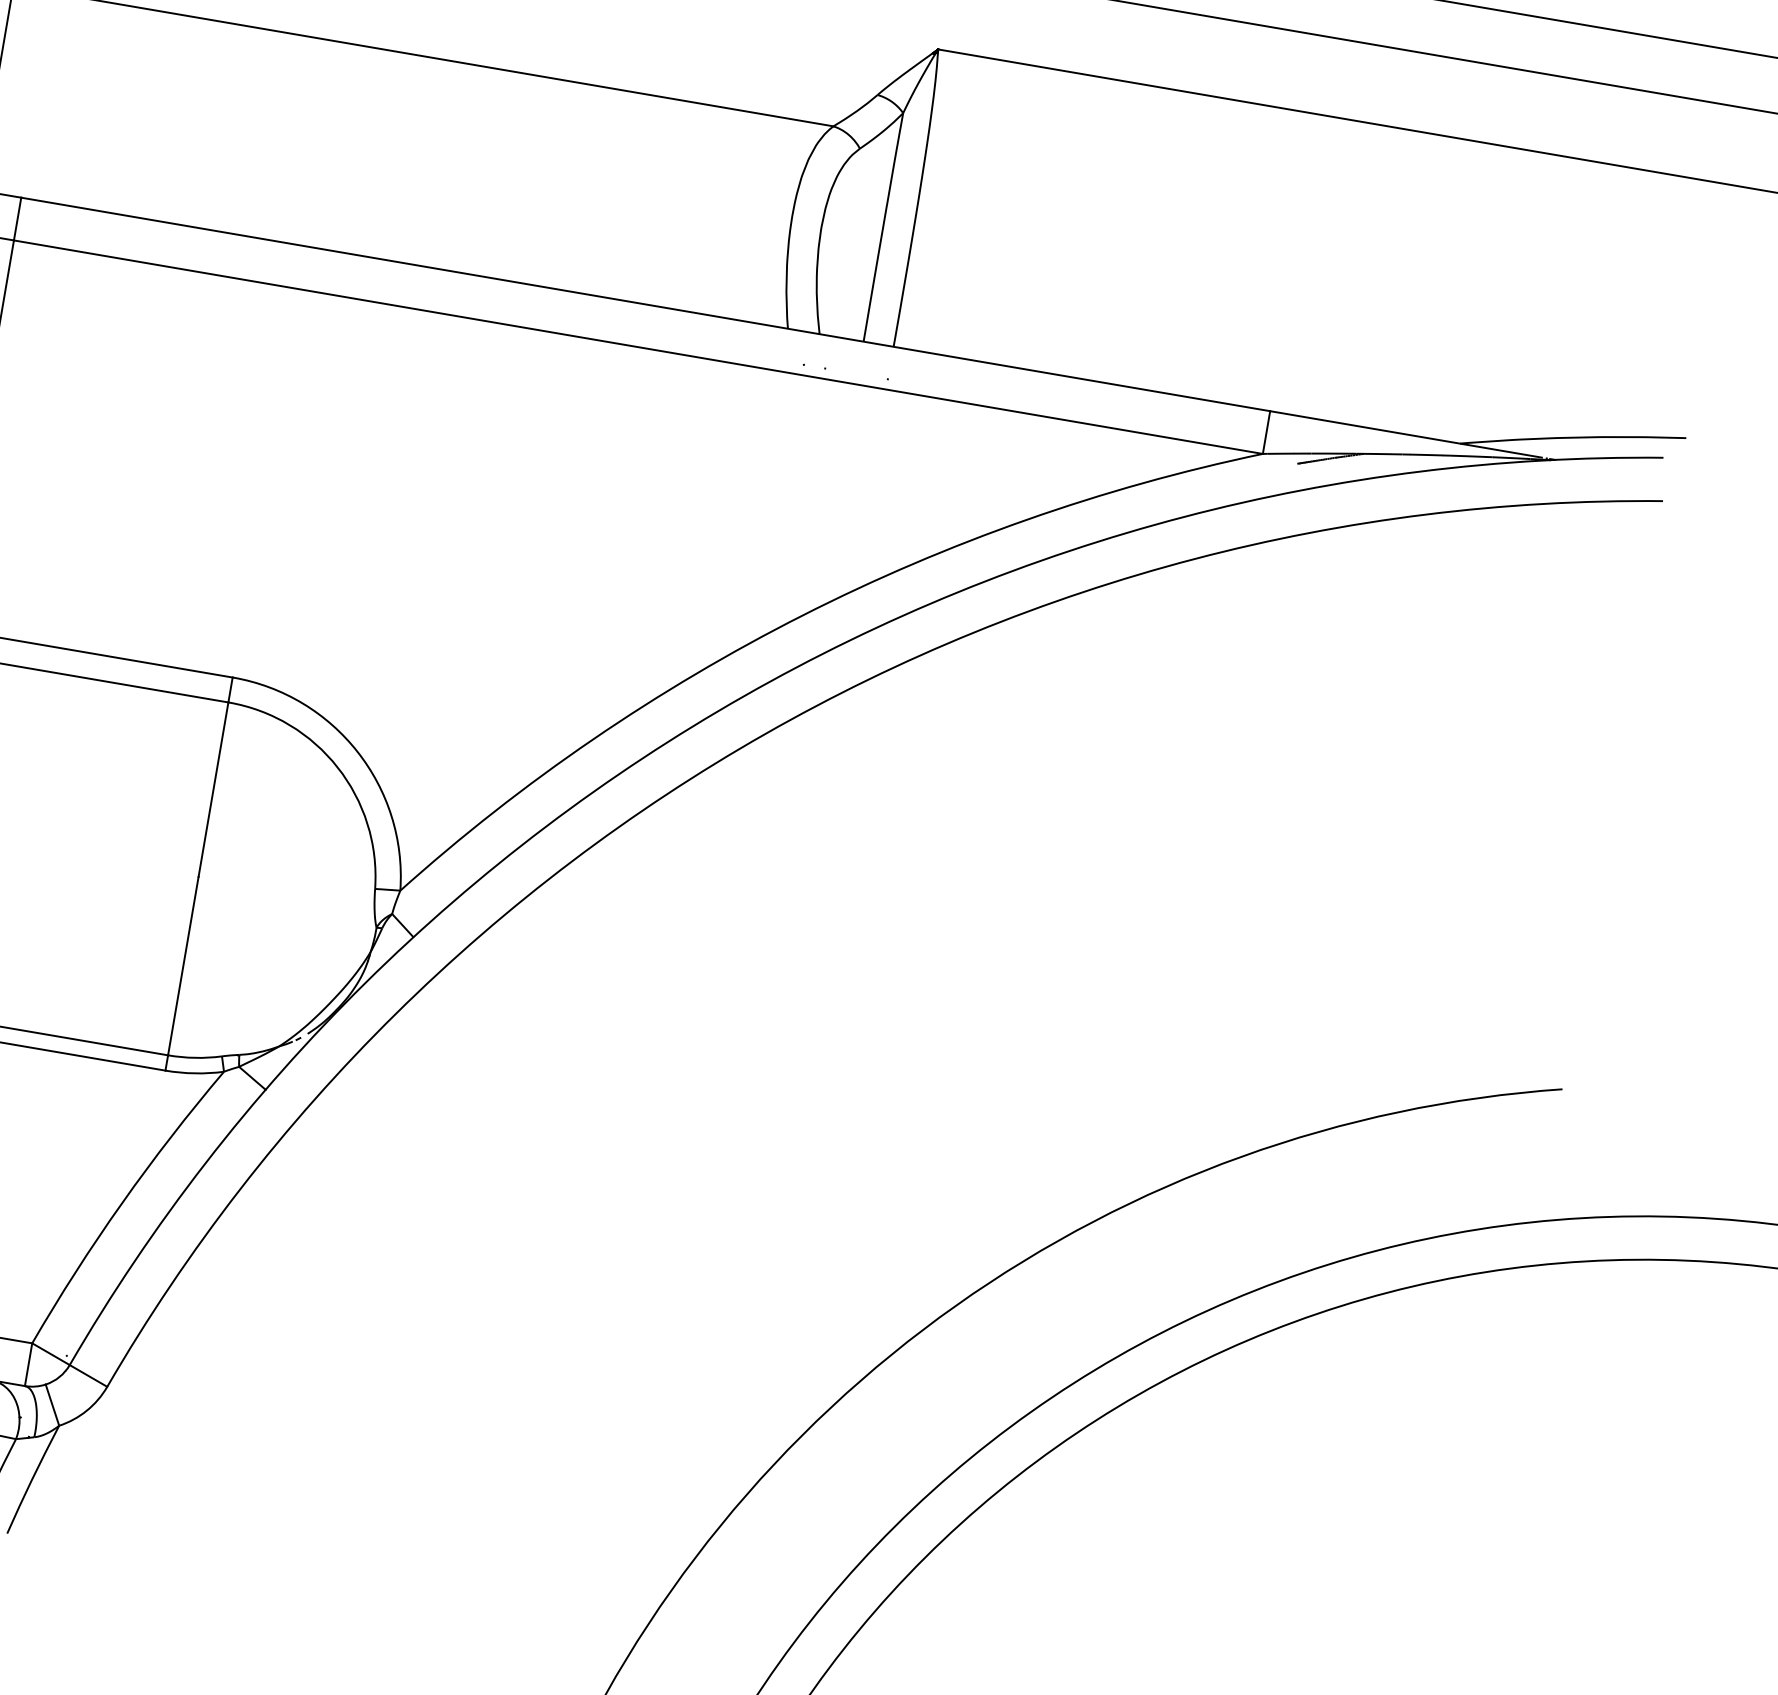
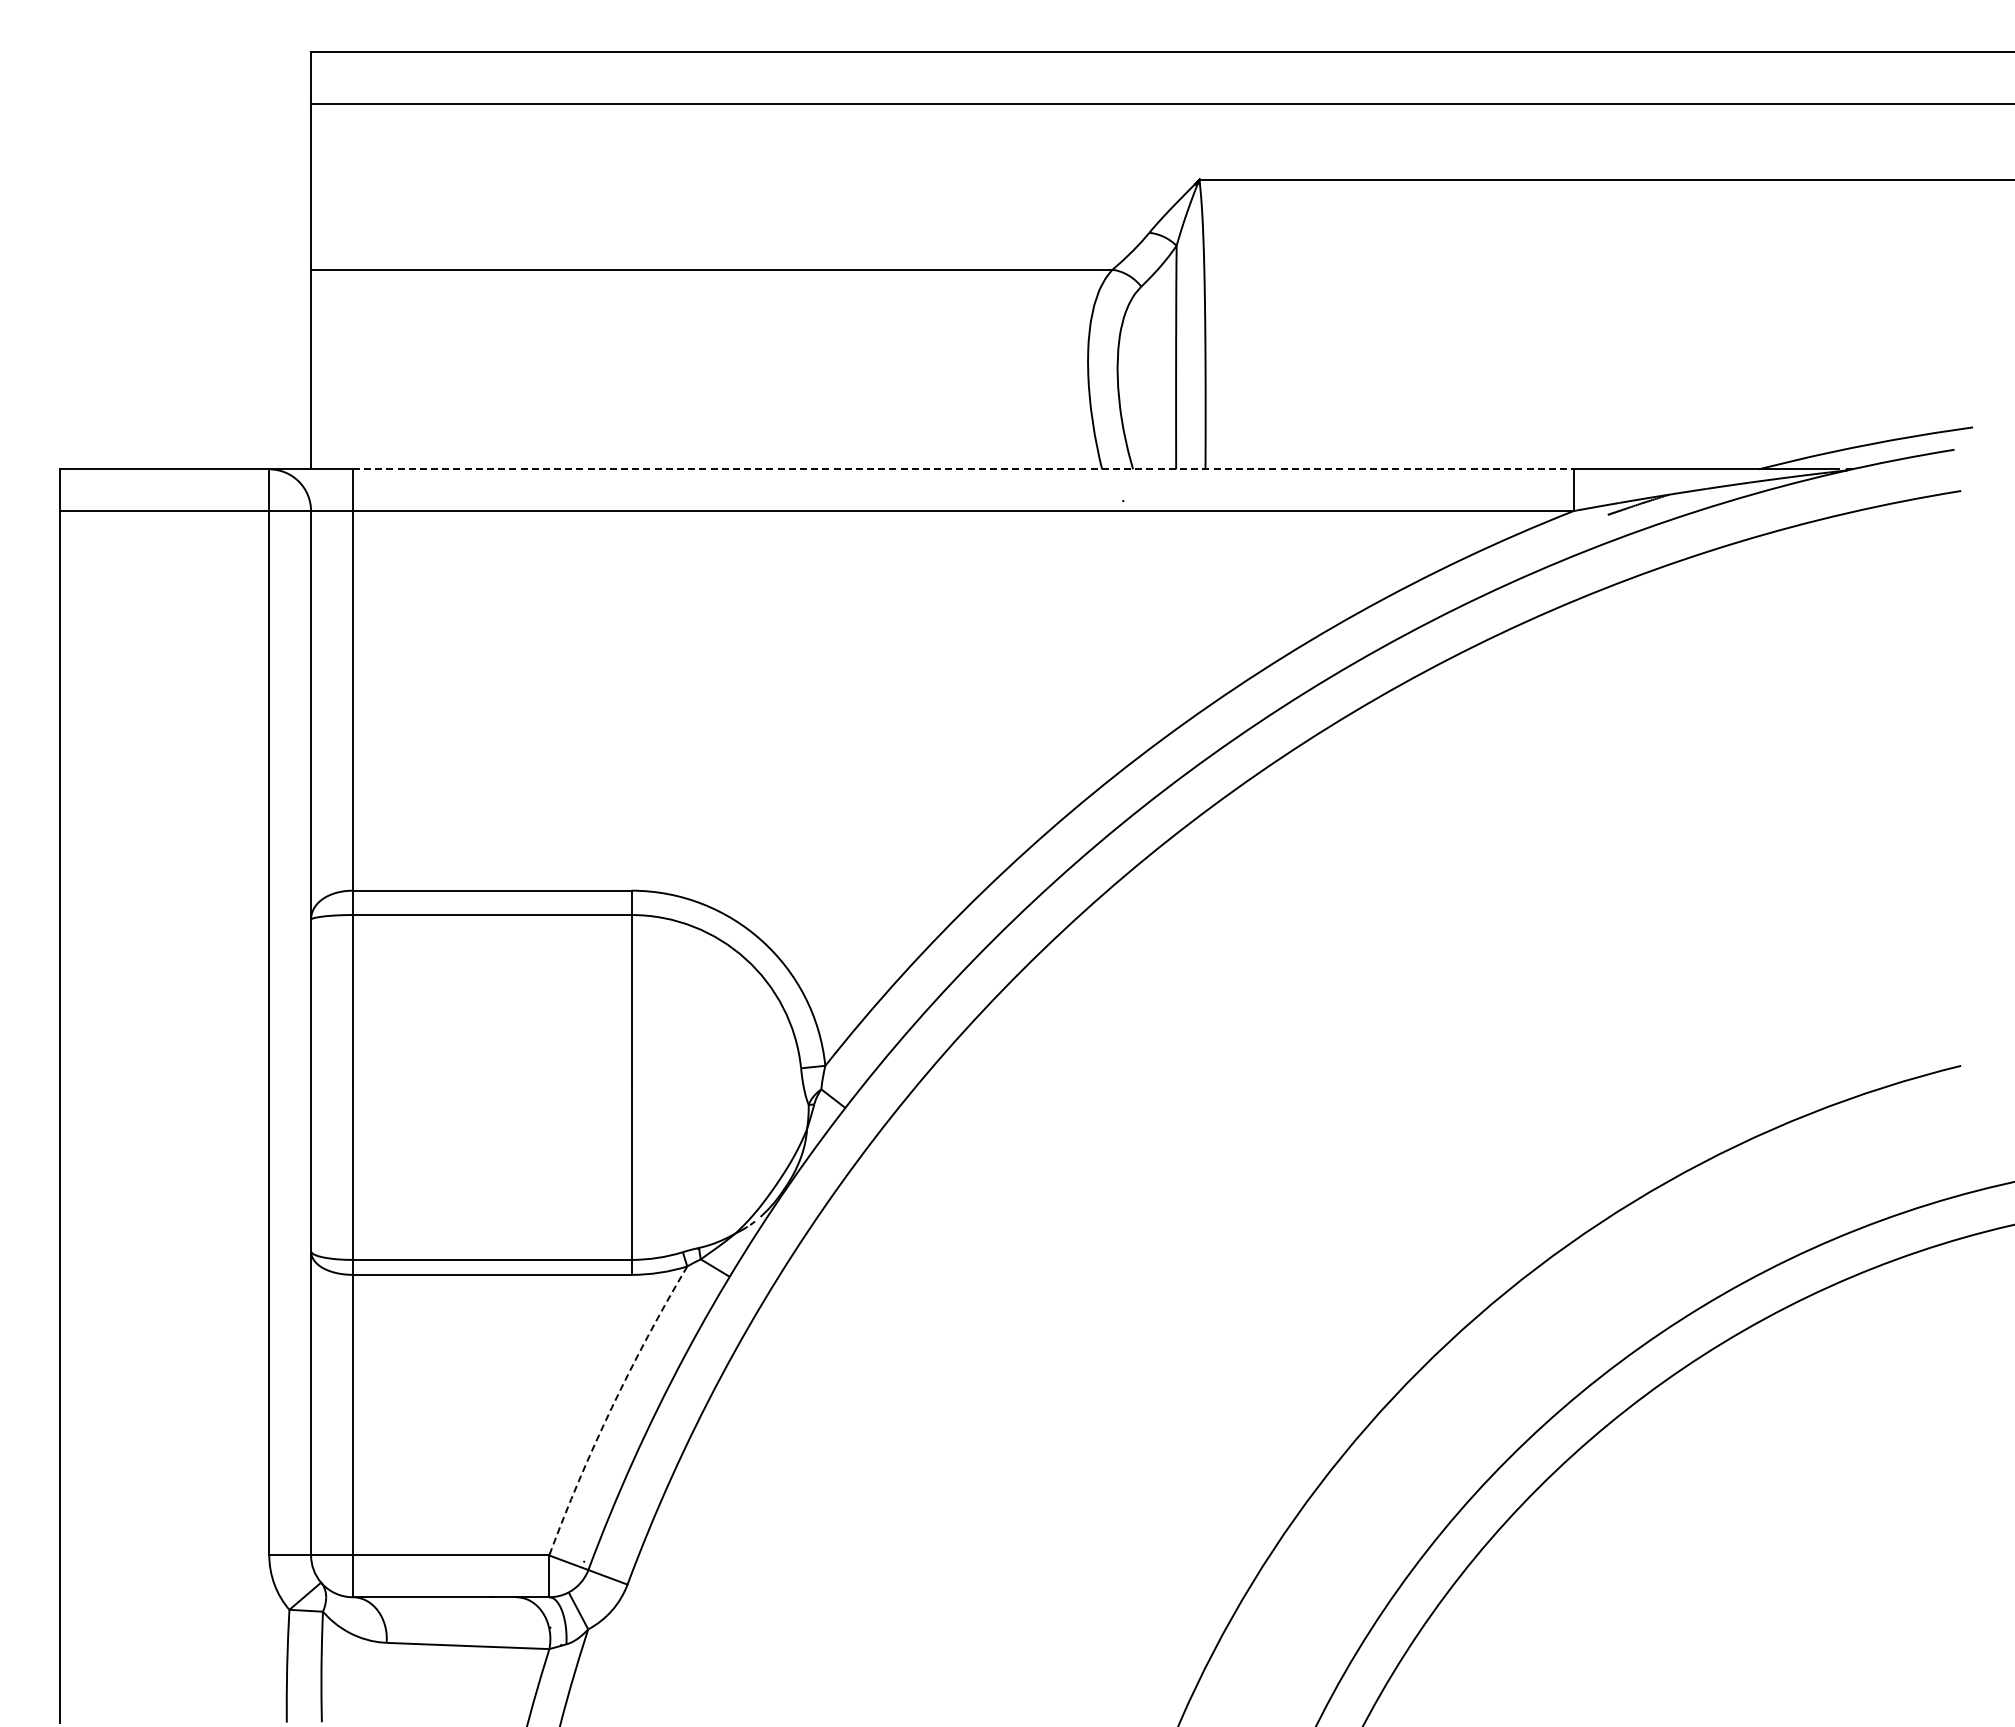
line: (646, 304) -> (963, 469), solid -> dashed
arc: (121, 1202) -> (611, 1407), solid -> dashed

